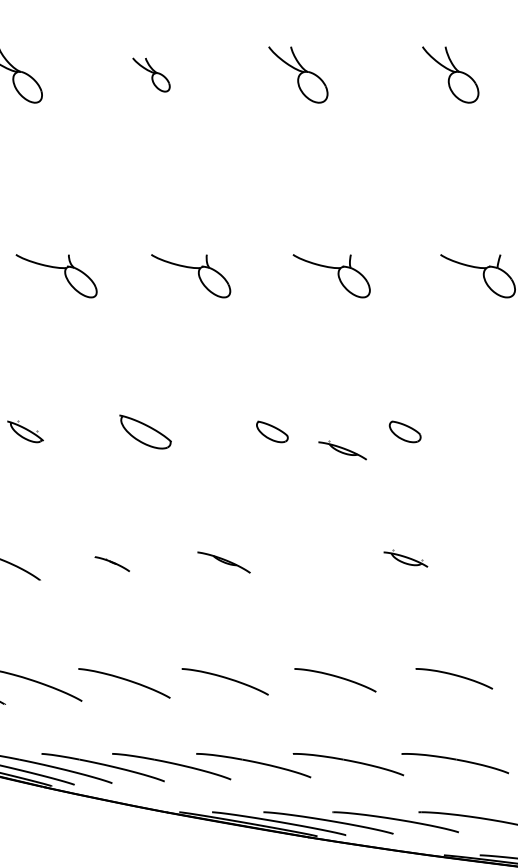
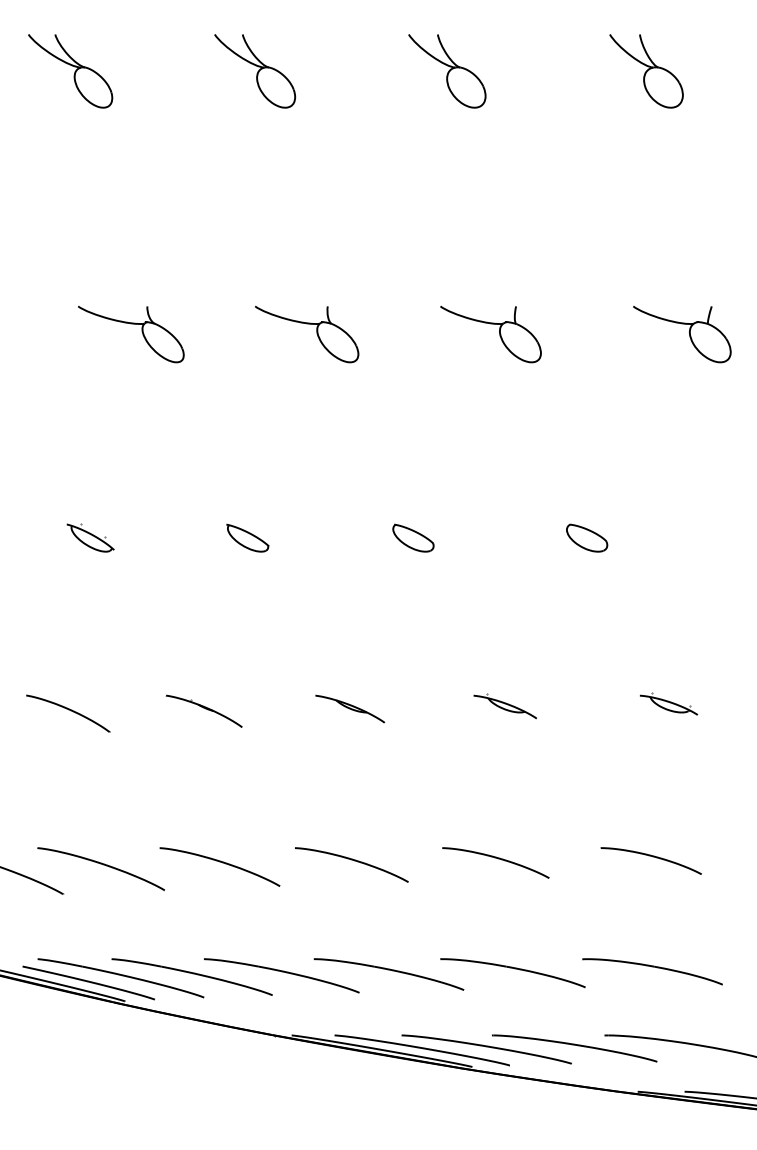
part: (151, 75) -> (255, 71), size x1.67
part: (145, 431) -> (247, 537), size x0.62
part: (342, 450) -> (504, 706), moved
part: (406, 558) -> (669, 703), moved
part: (111, 563) -> (203, 710), size x1.67

